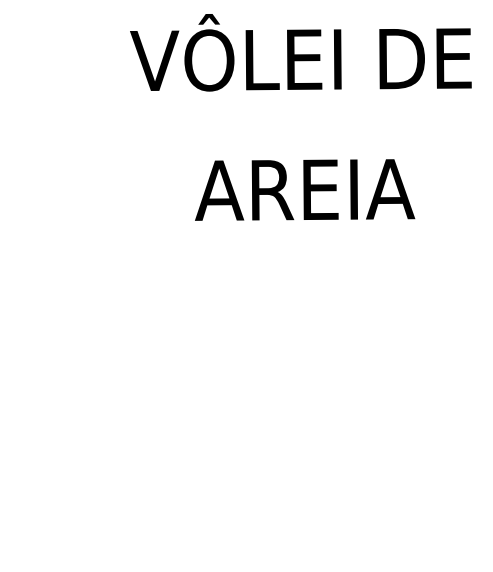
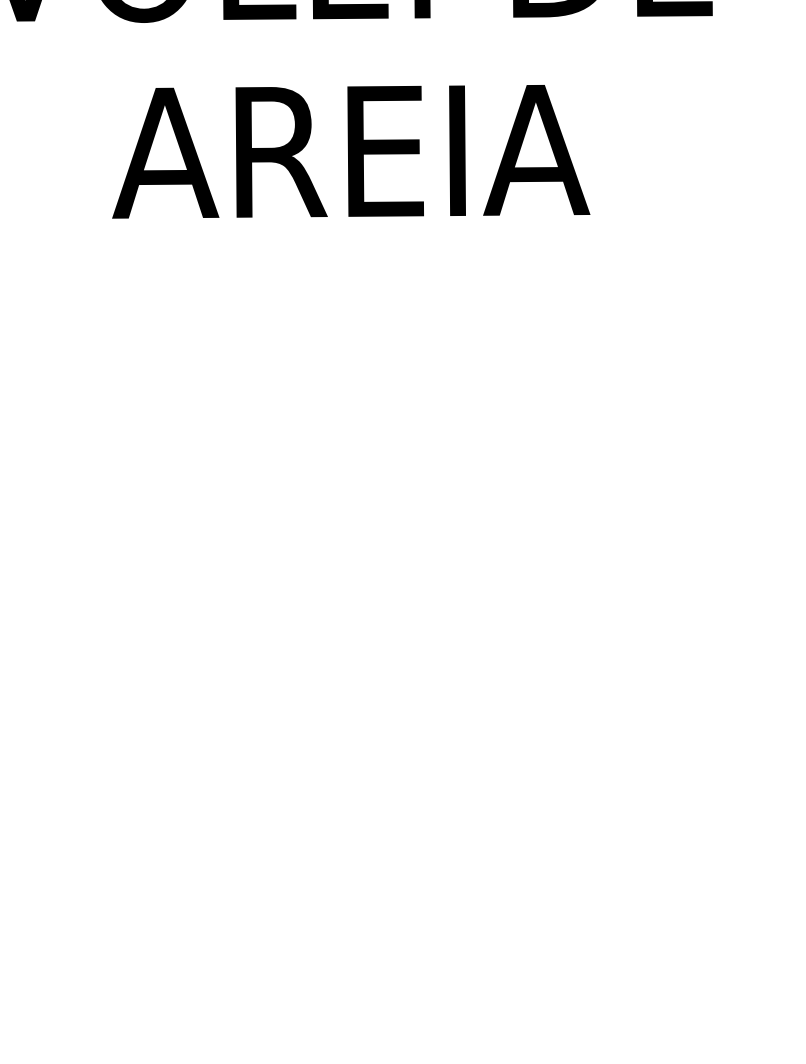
text: (305, 189) -> (352, 150), moved

